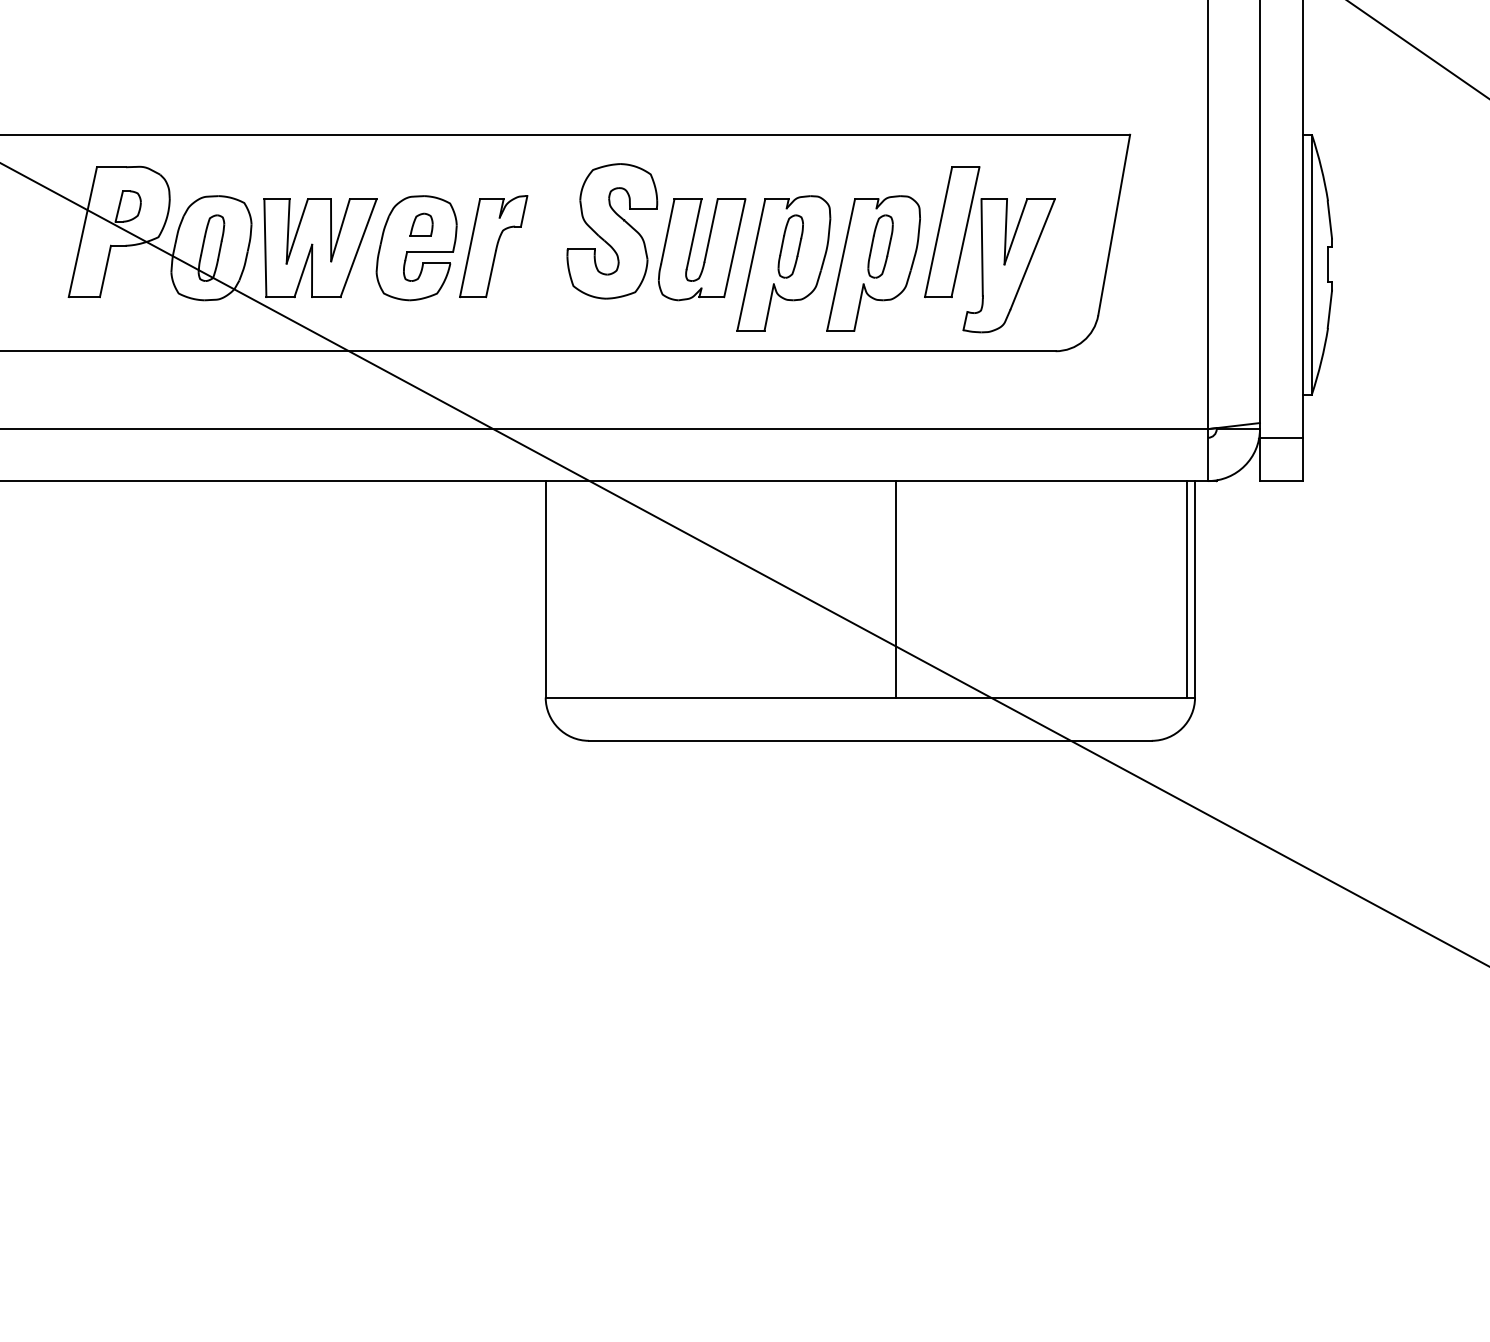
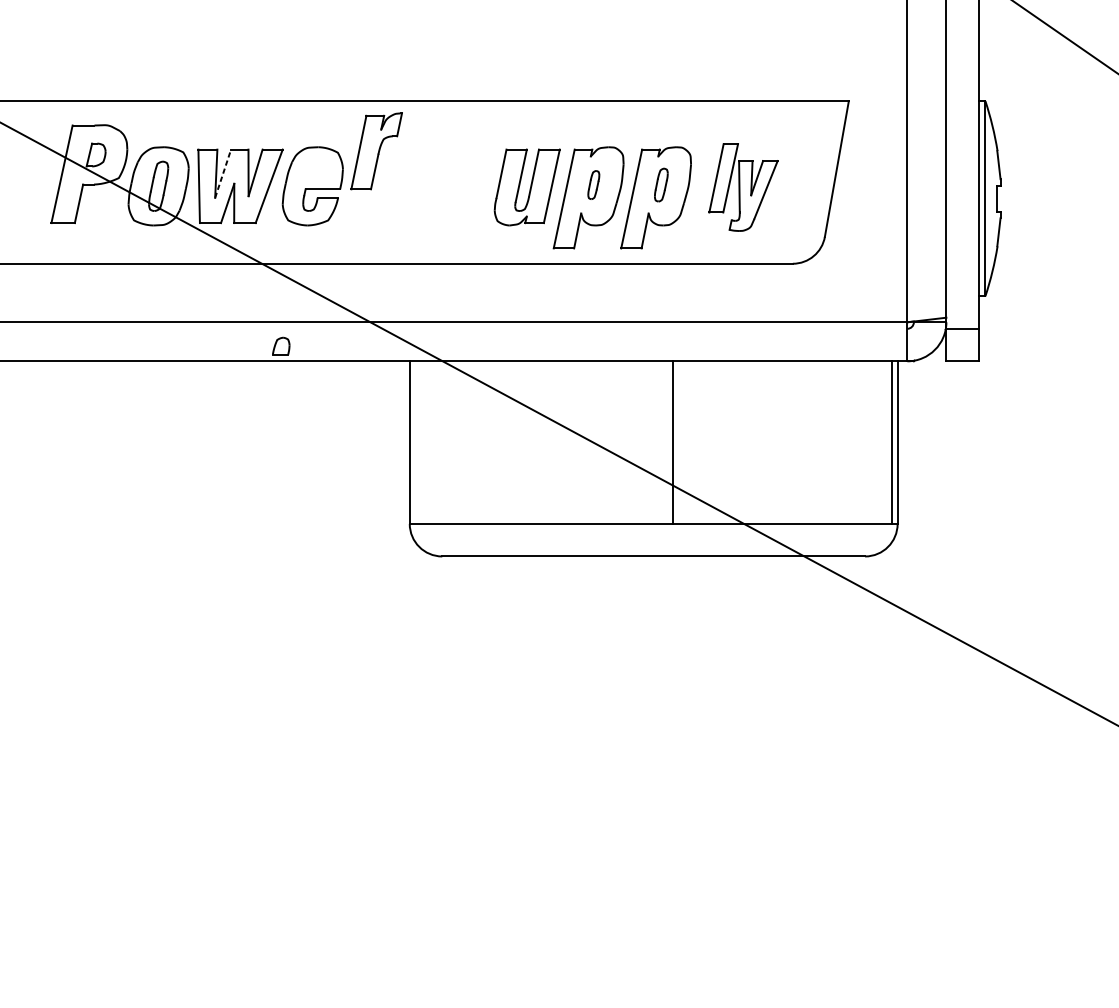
part: (421, 224) -> (281, 345), moved
line: (297, 231) -> (223, 173), solid -> dashed
part: (612, 231) -> (459, 173), removed
part: (493, 246) -> (376, 151), moved
part: (790, 246) -> (593, 185), size x0.6
part: (880, 246) -> (661, 185), size x0.7
part: (989, 249) -> (743, 187), size x0.7

